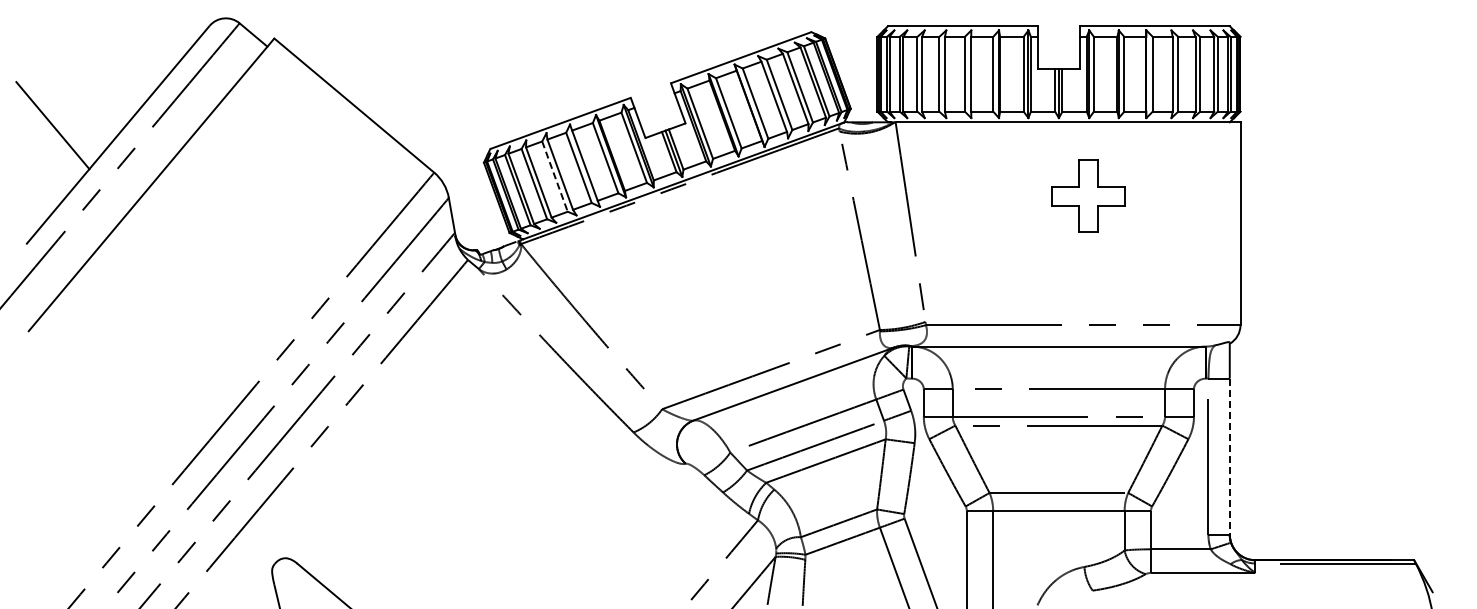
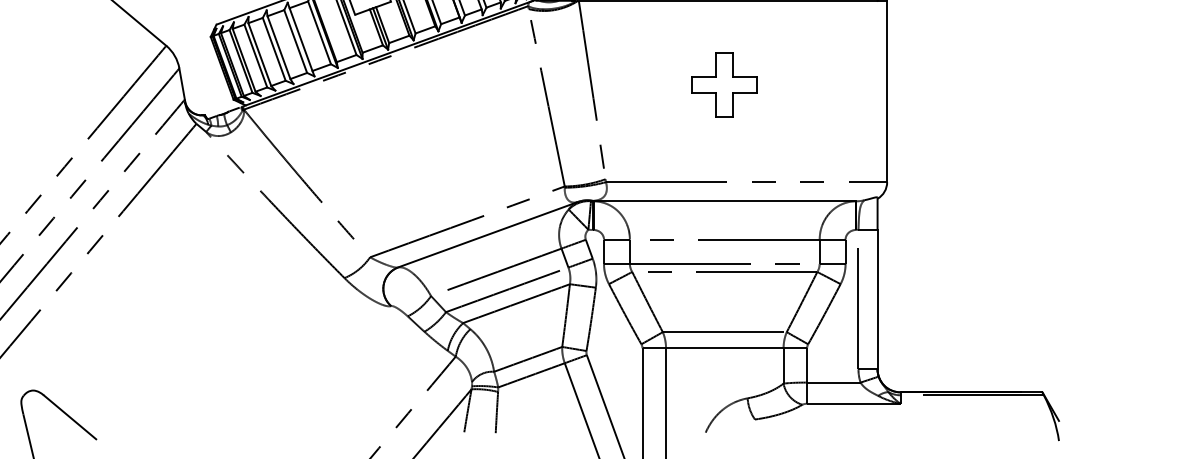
line: (555, 177) -> (274, 50), dashed -> solid
part: (1088, 195) -> (724, 84), moved
line: (1229, 457) -> (877, 300), dashed -> solid

